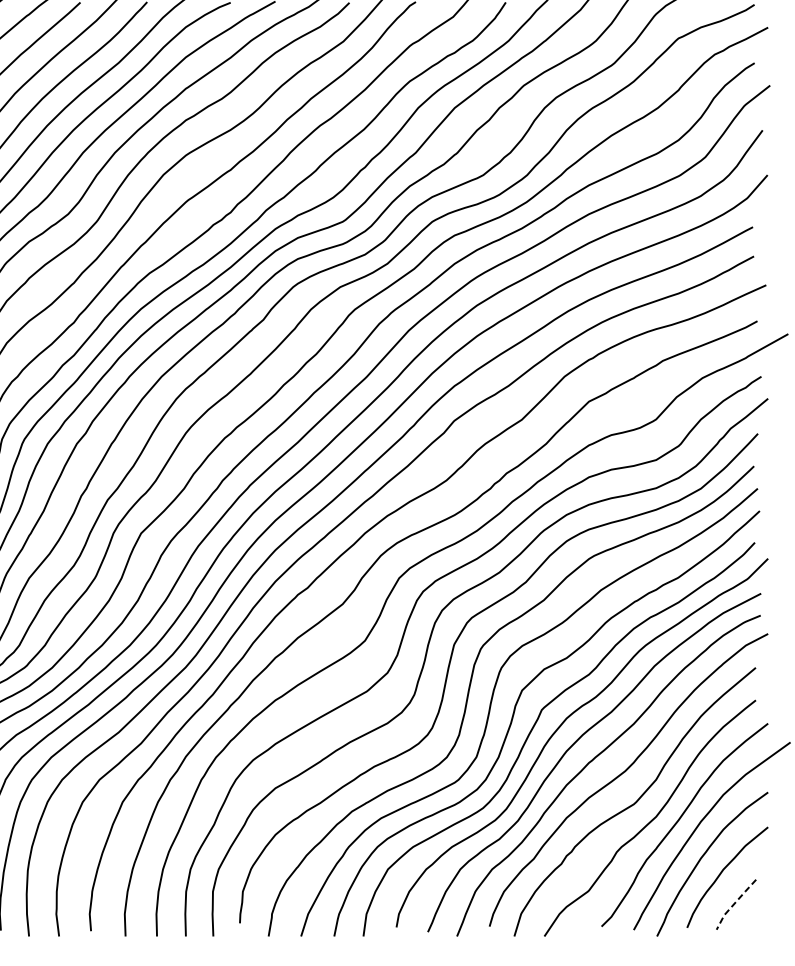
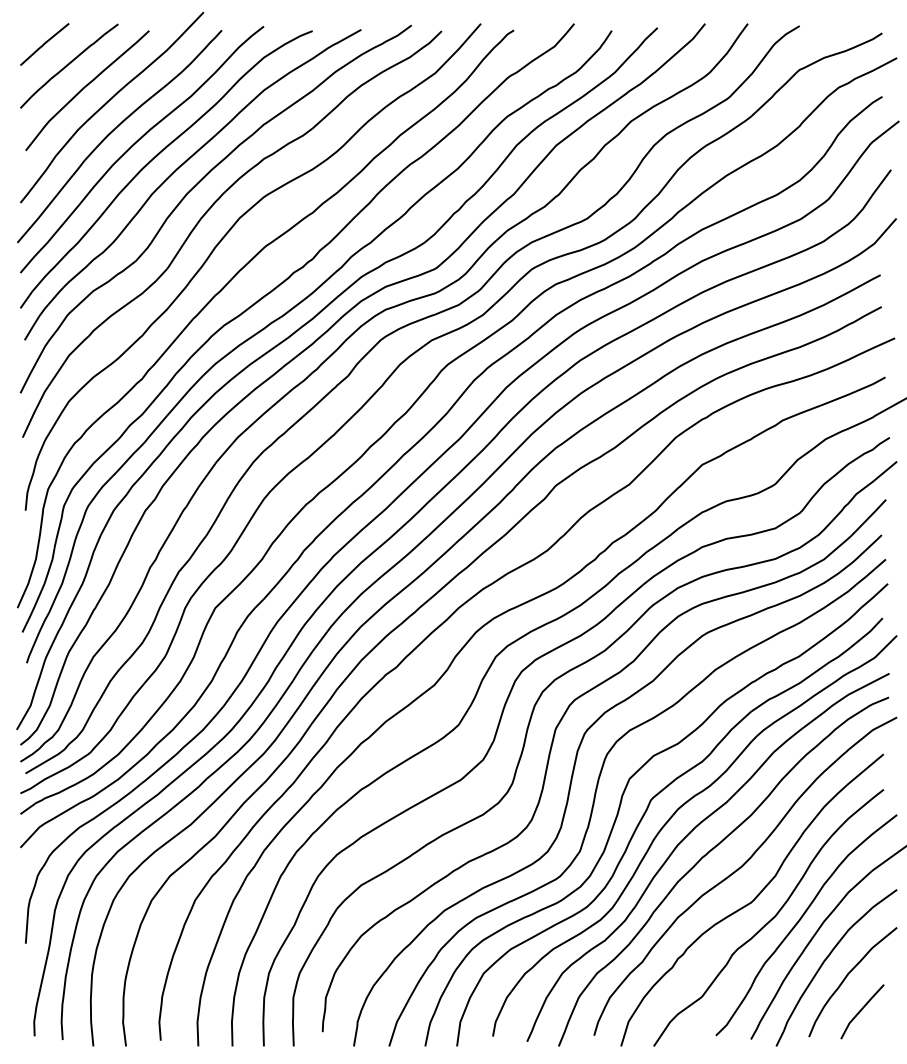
line: (734, 903) -> (860, 1010), dashed -> solid

